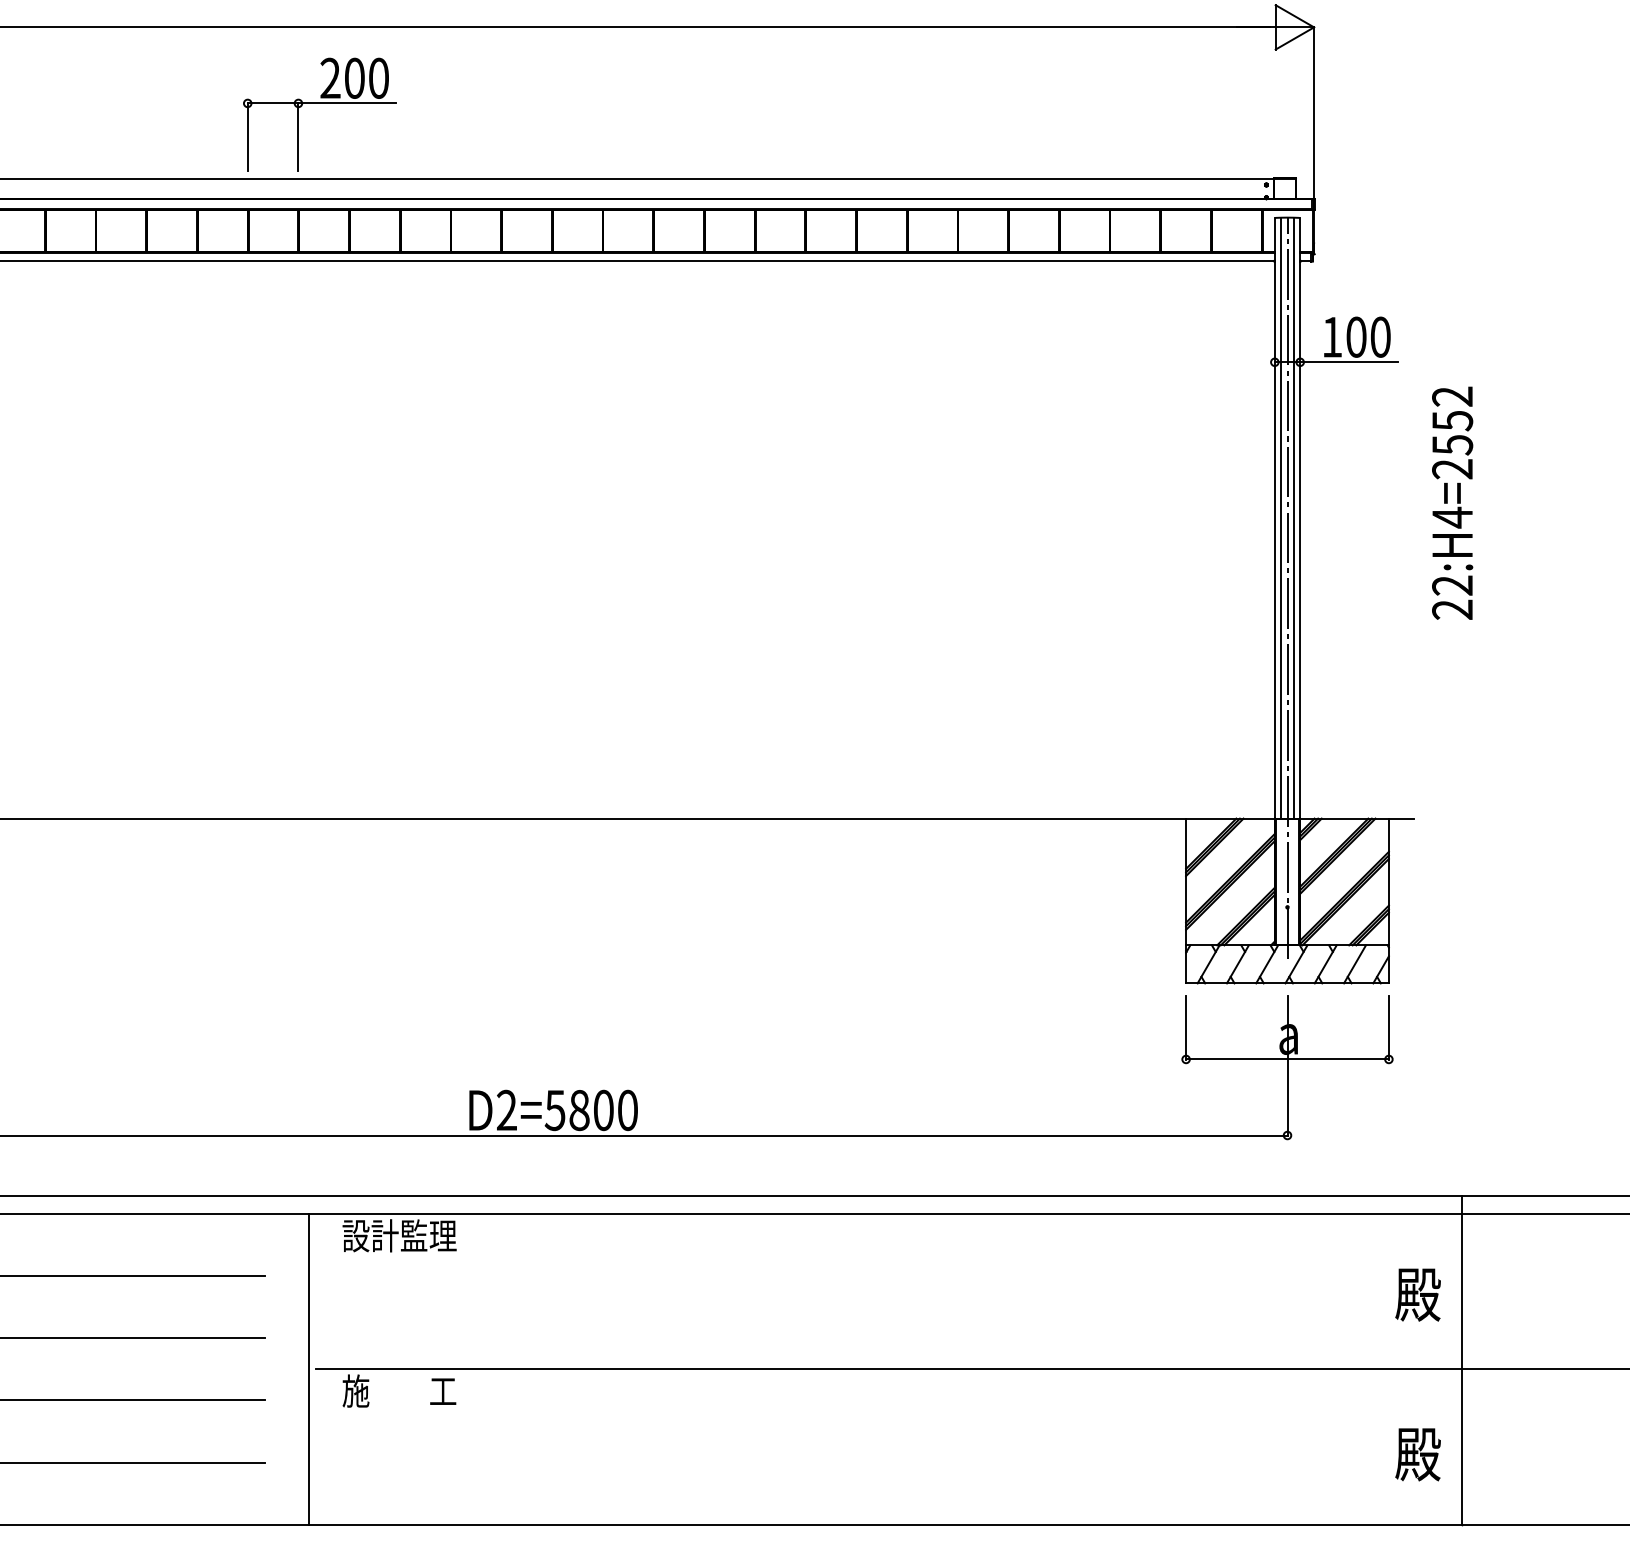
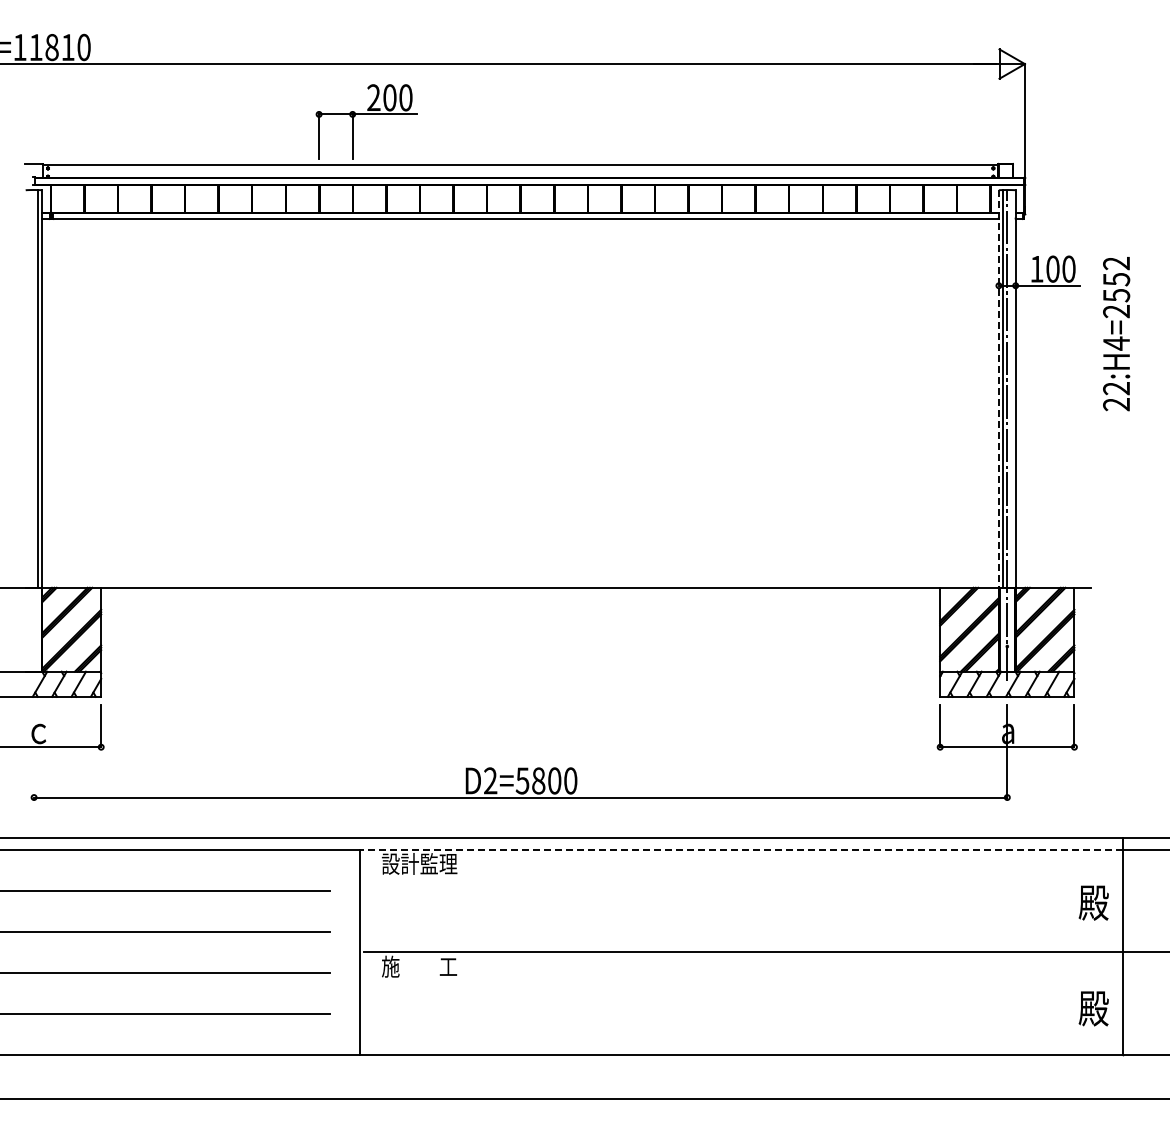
text: (1452, 503) -> (1116, 334), moved
line: (1293, 517) -> (1011, 388), removed
line: (1274, 519) -> (998, 389), solid -> dashed
line: (885, 1213) -> (741, 849), solid -> dashed

